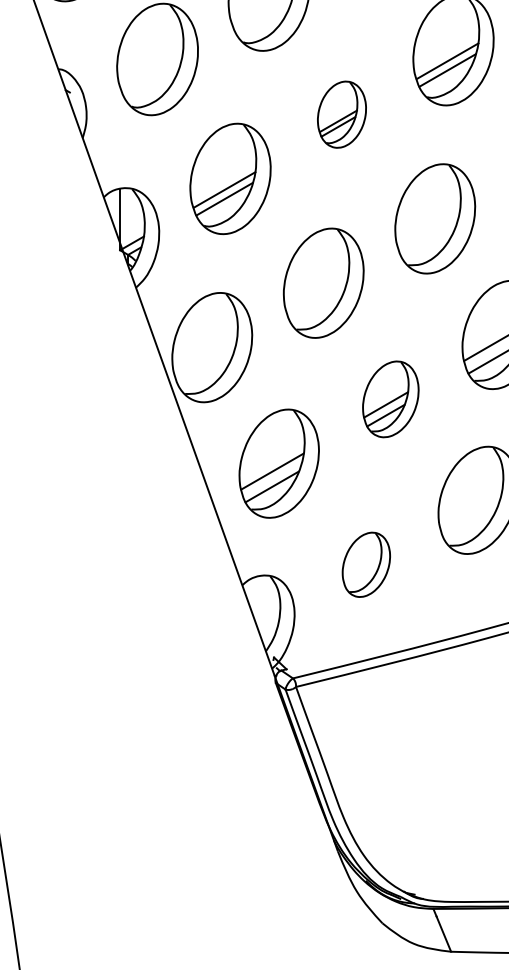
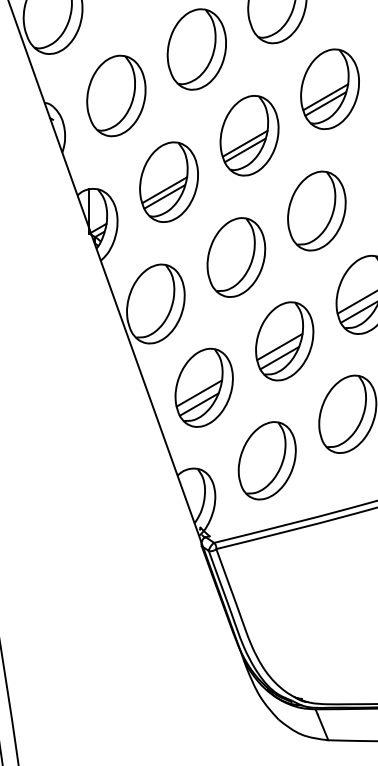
part: (341, 114) -> (249, 135), size x1.67
part: (390, 399) -> (284, 341), size x1.43
part: (365, 564) -> (266, 460), size x1.67

